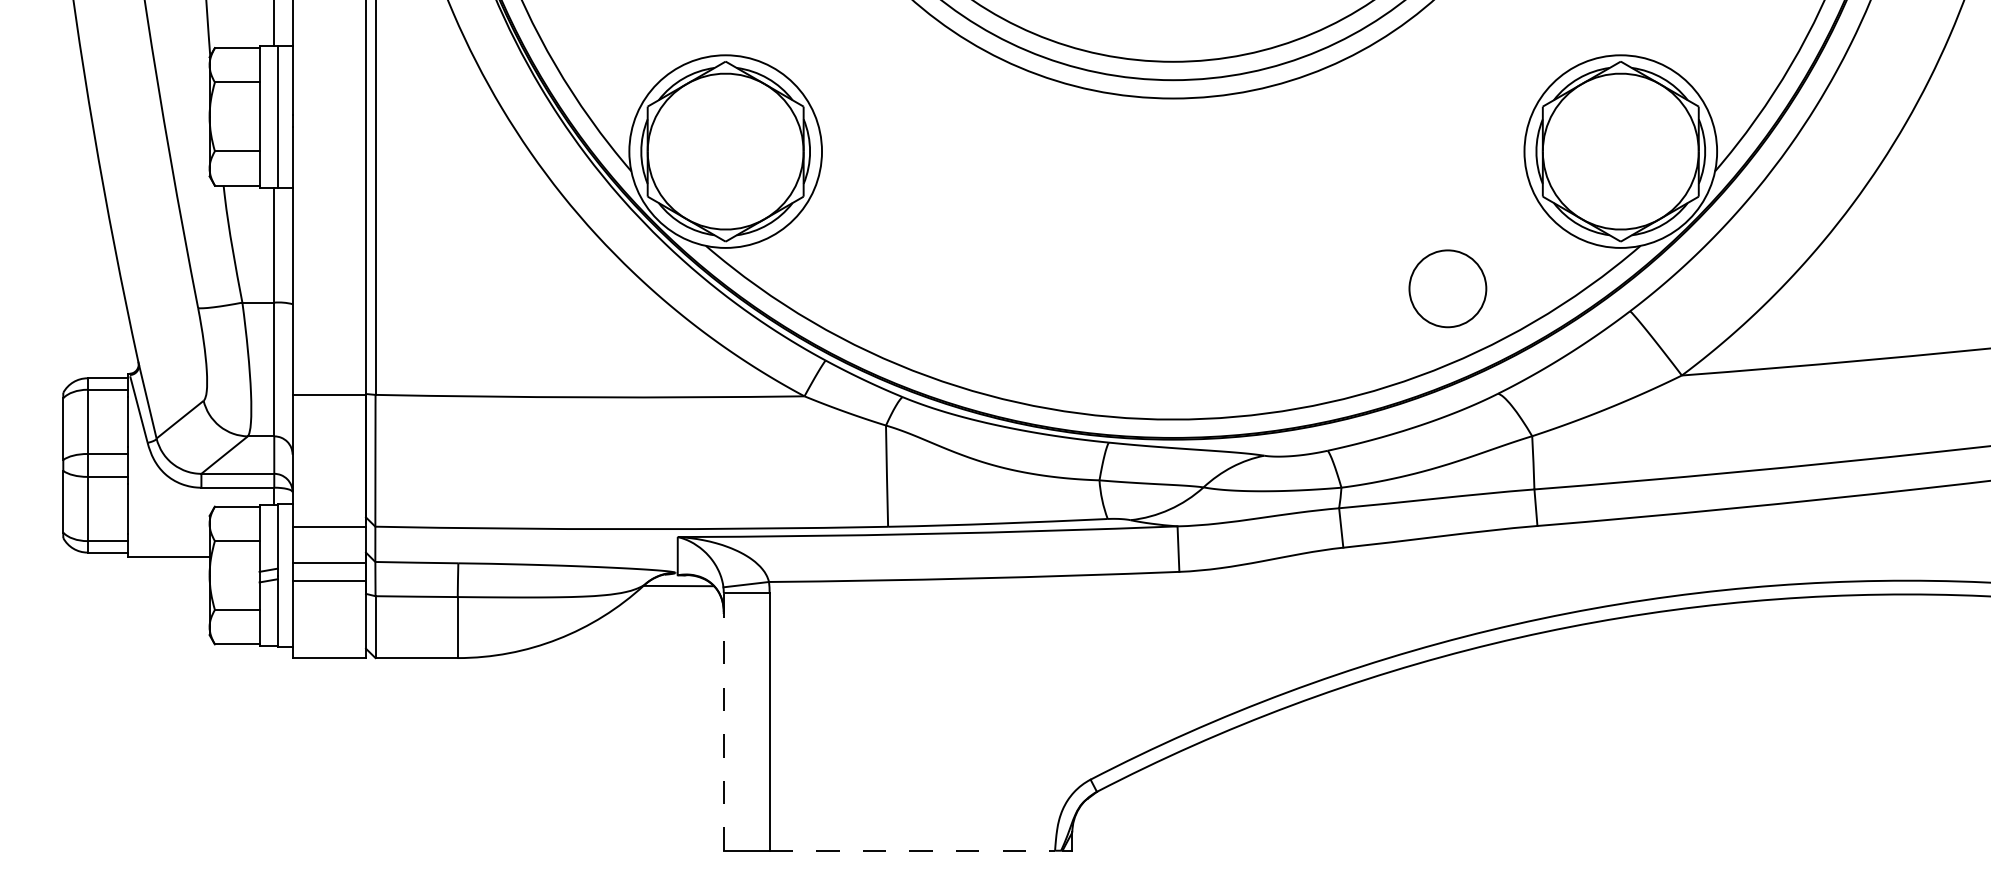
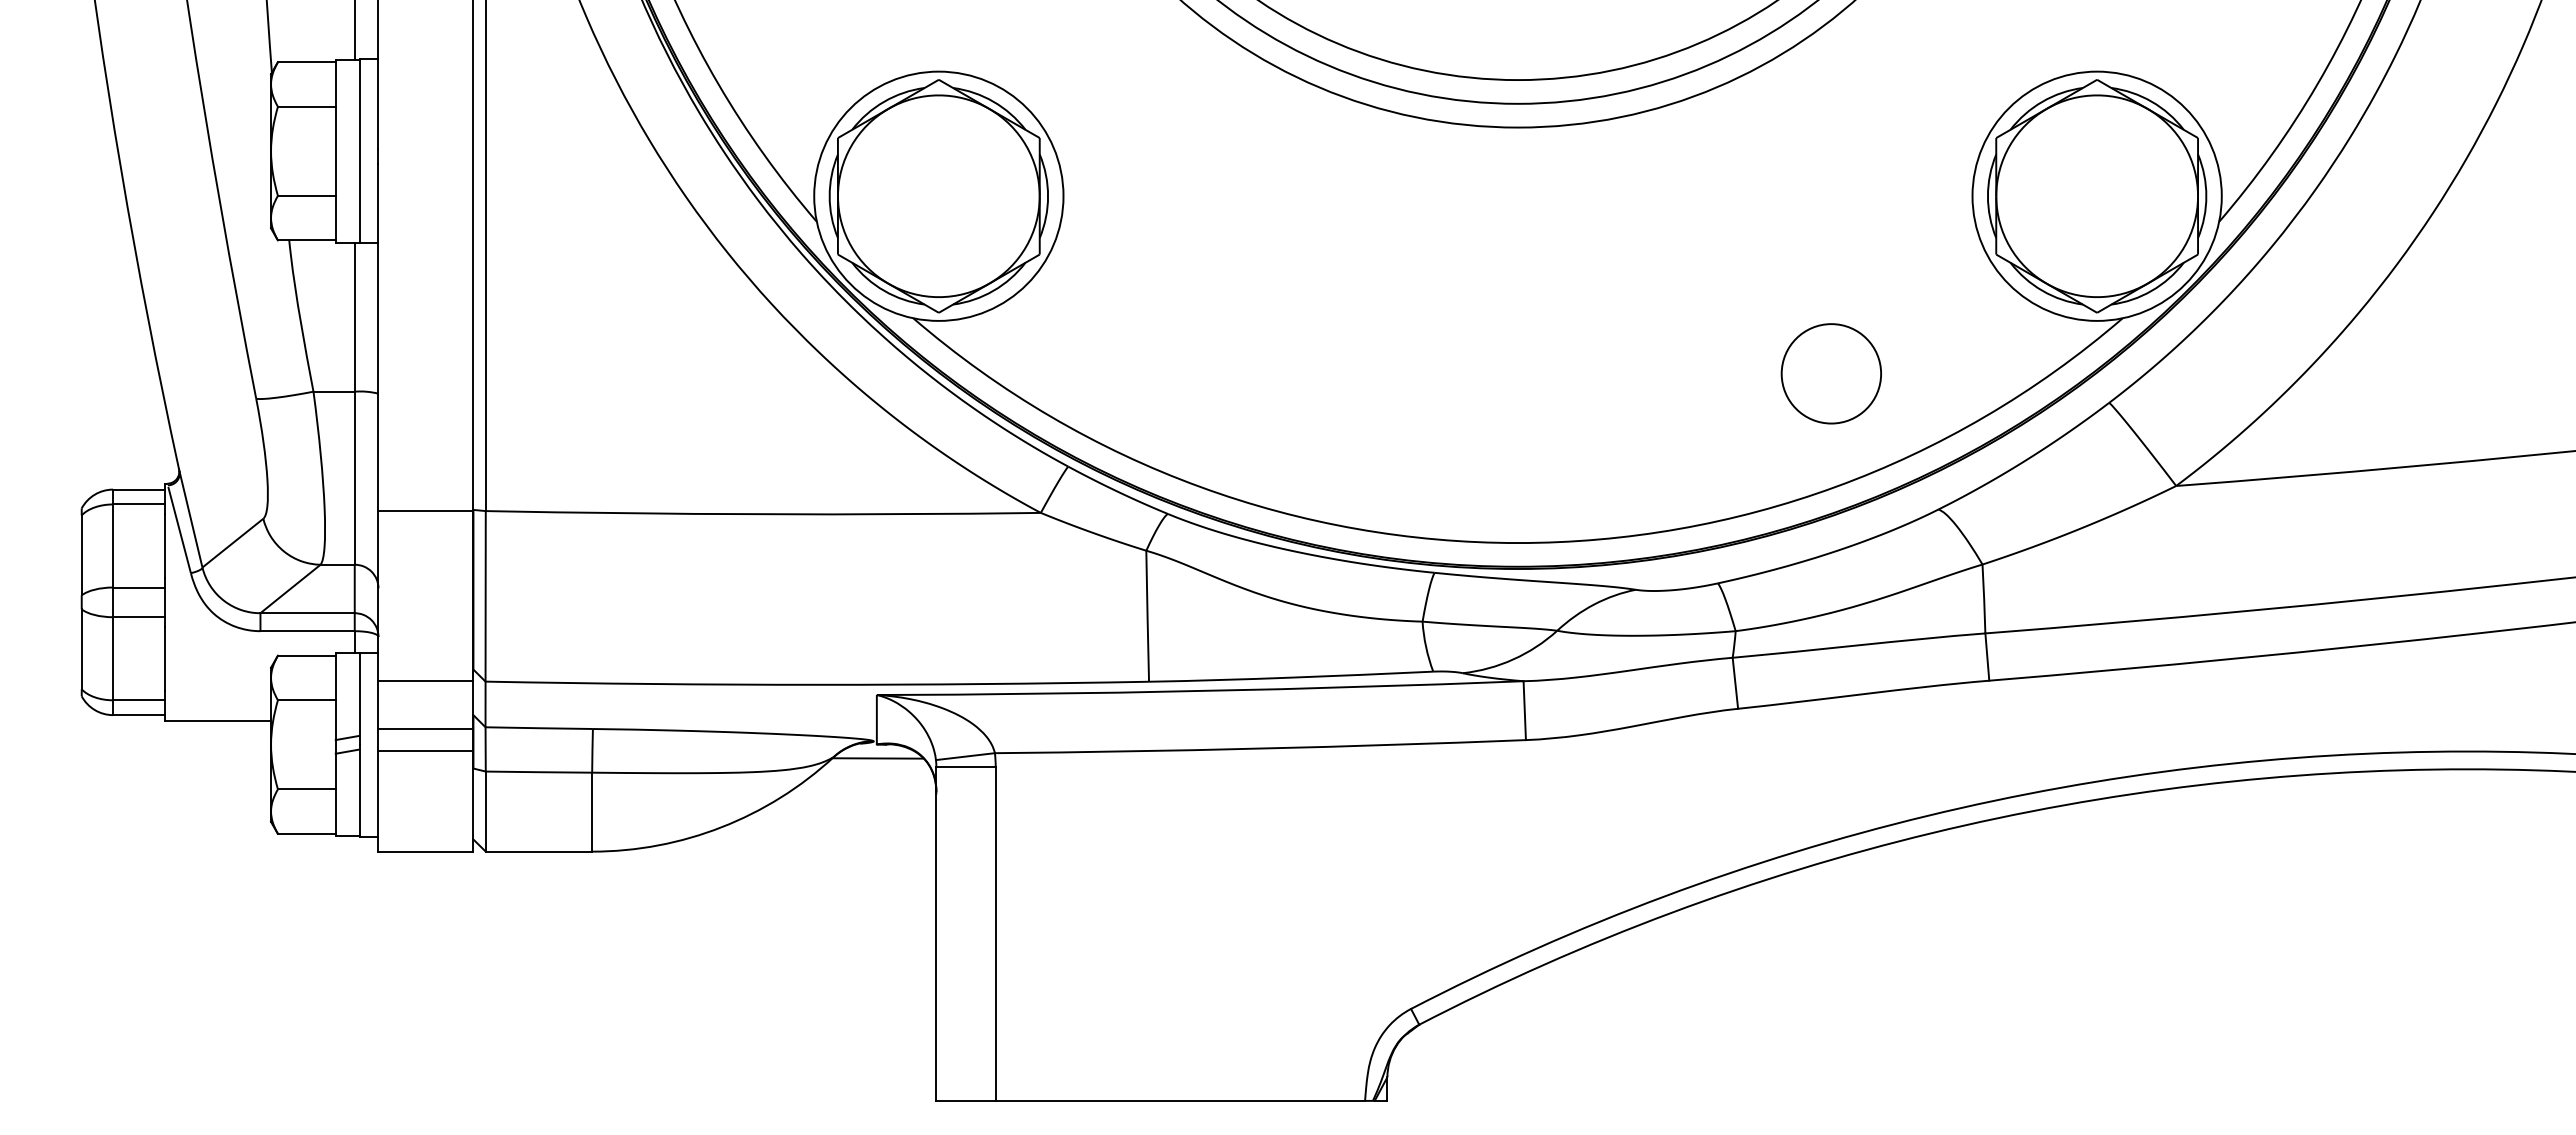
circle: (1447, 288) -> (1830, 373), moved
line: (723, 722) -> (936, 934), dashed -> solid
line: (912, 850) -> (1180, 1100), dashed -> solid

